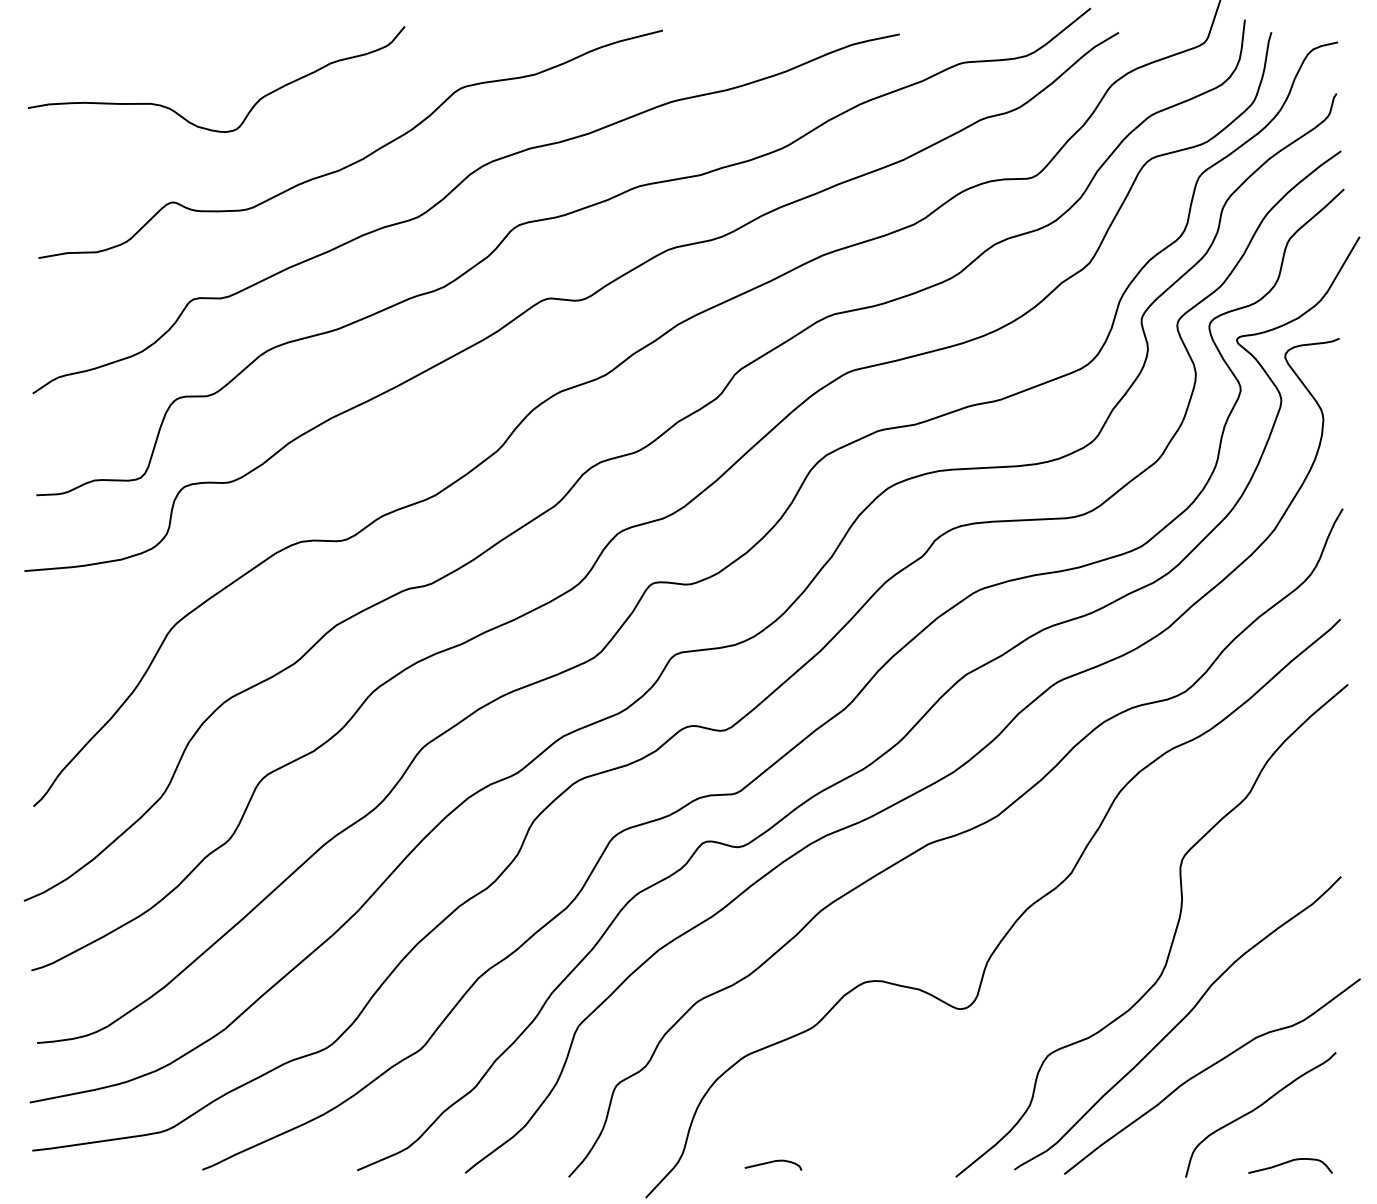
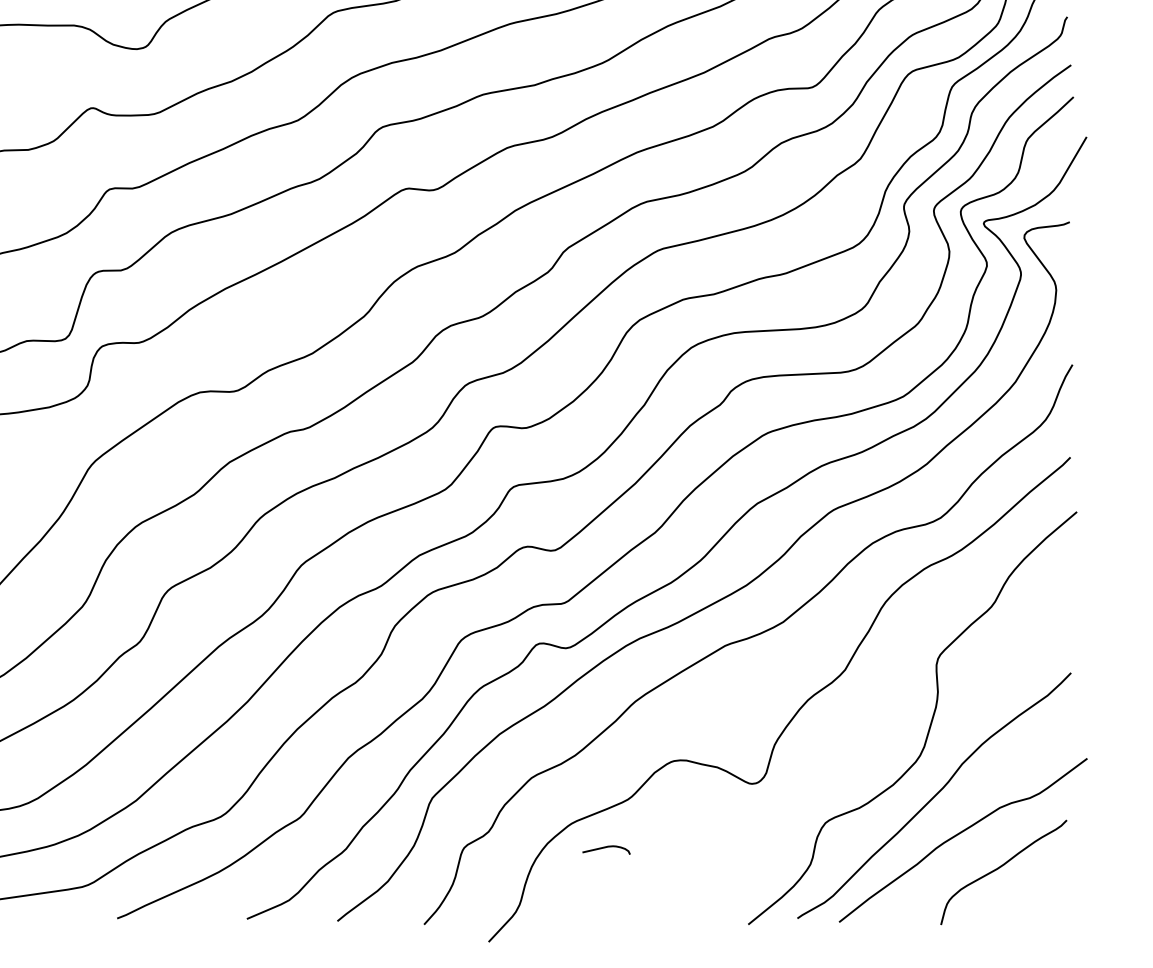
curve: (773, 1162) -> (606, 847), moved
curve: (1289, 1162) -> (1027, 912), removed

